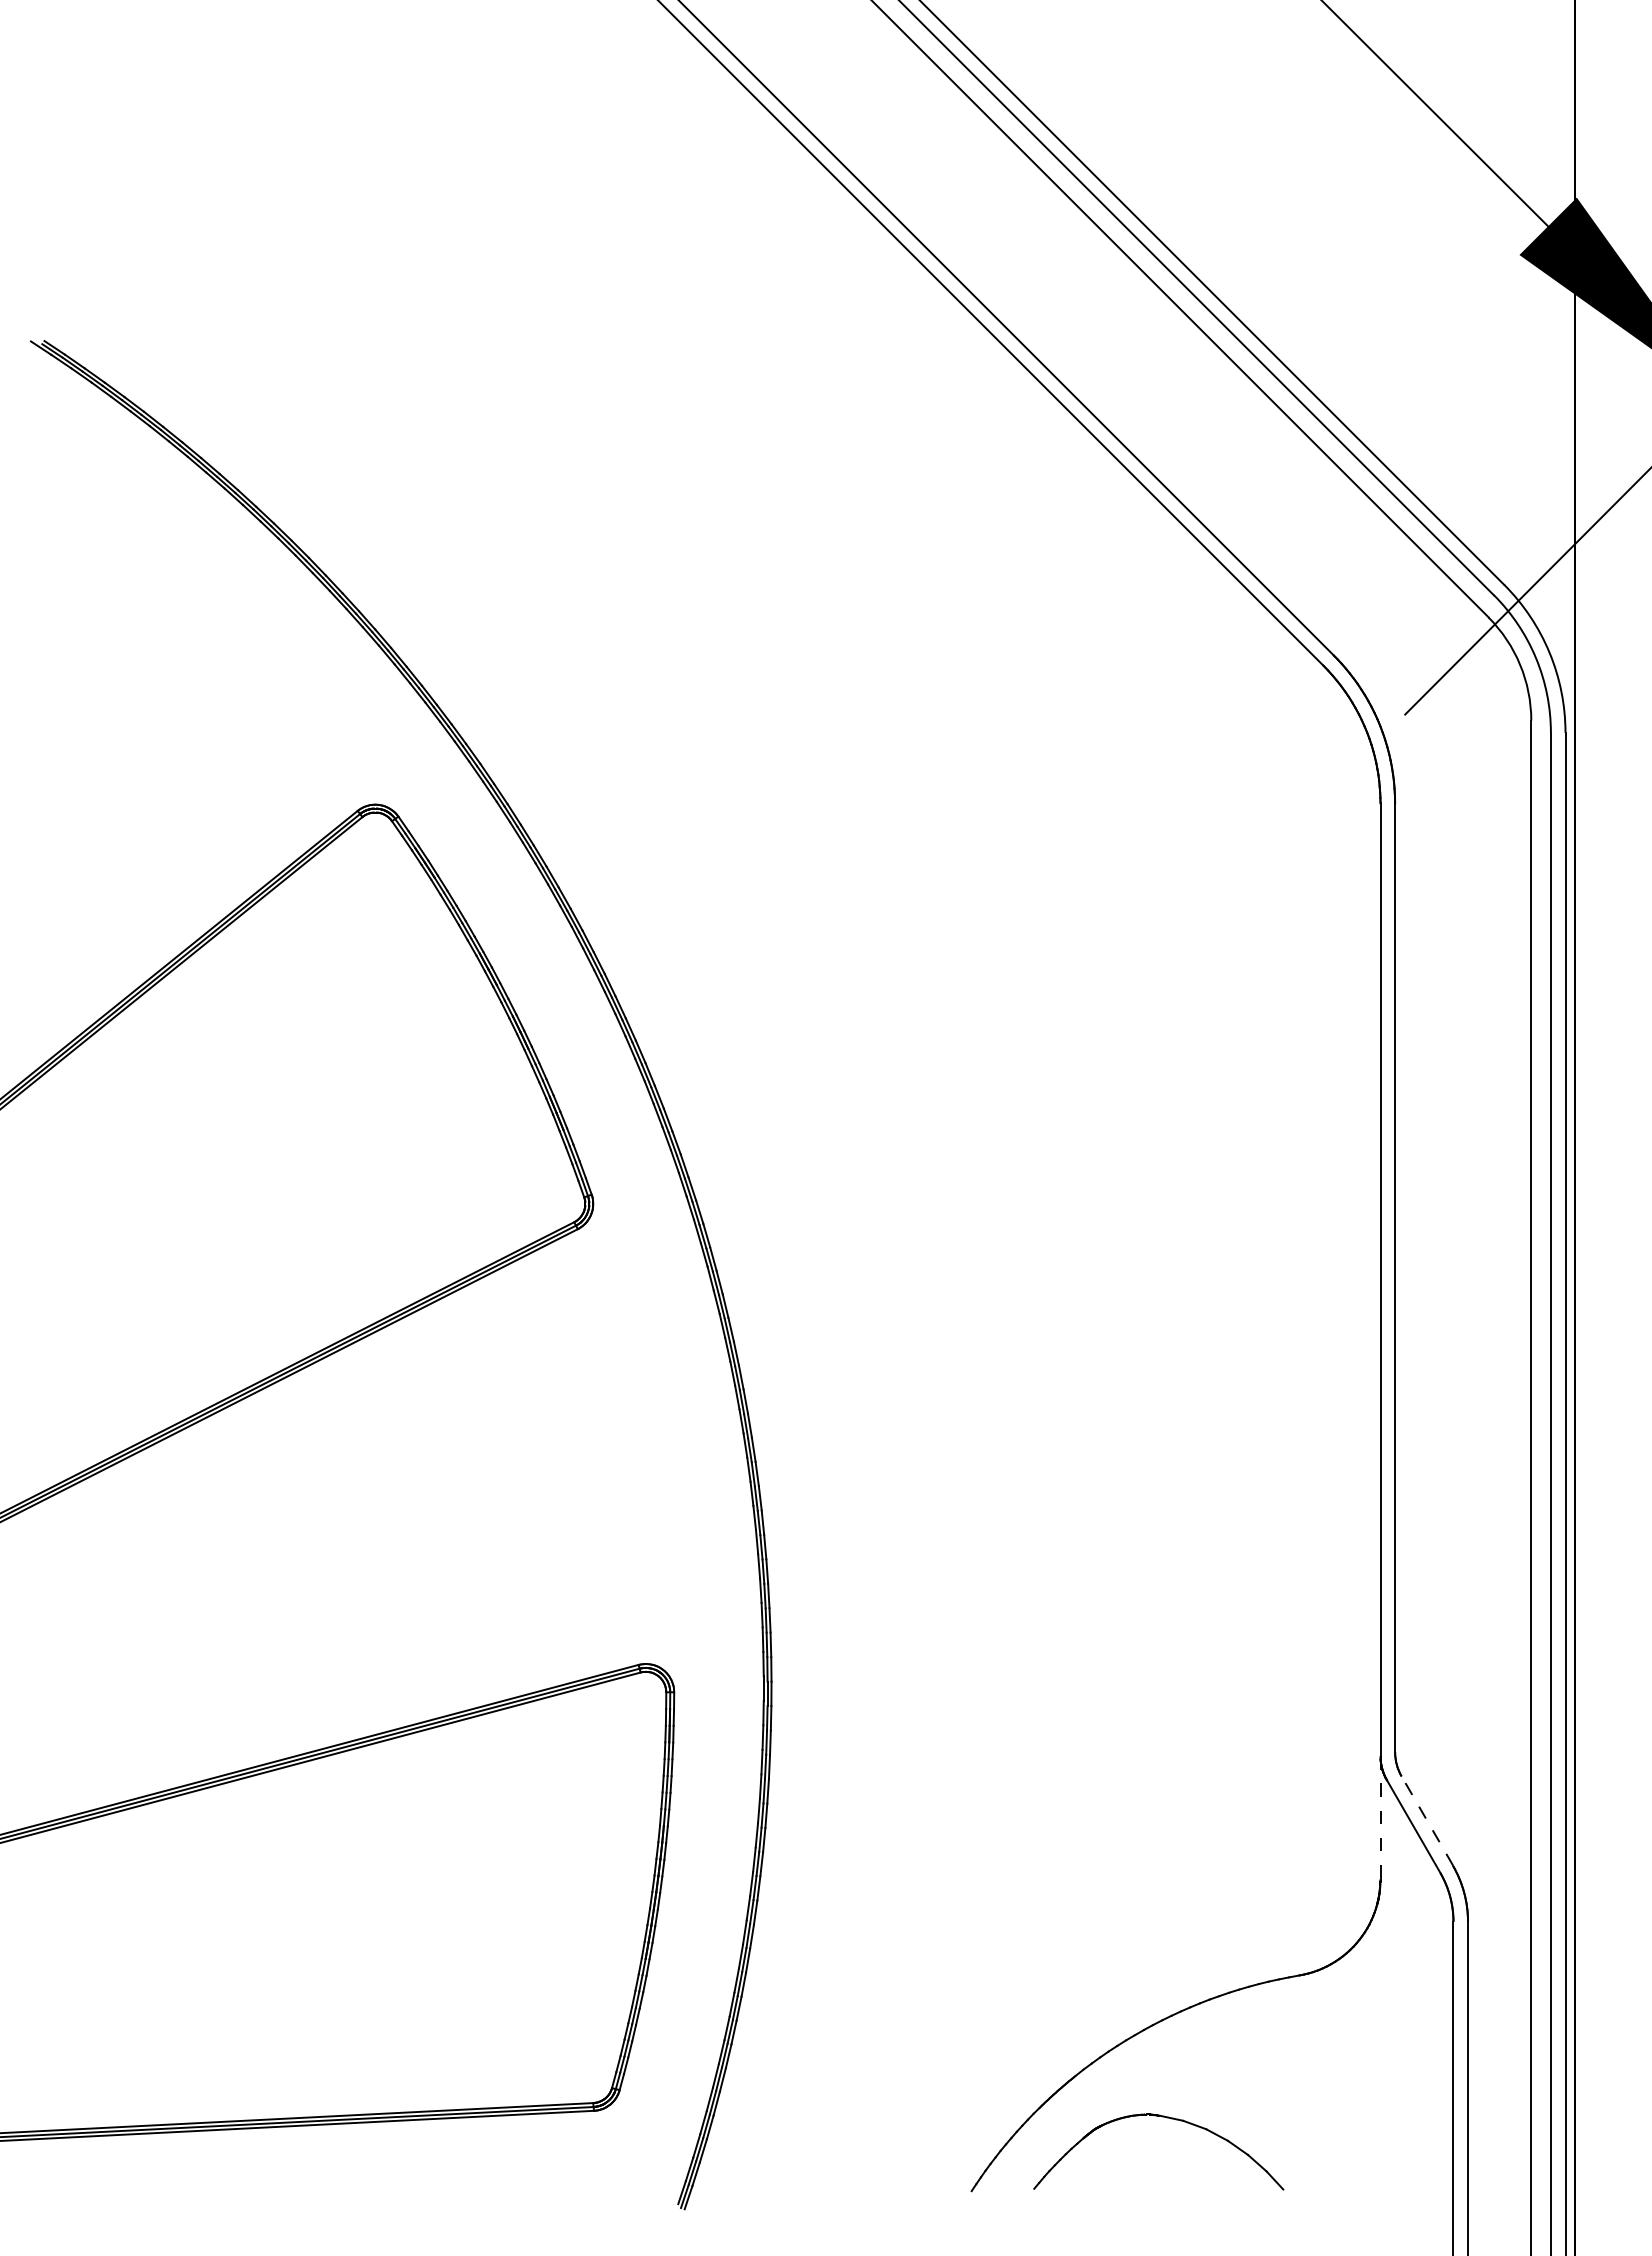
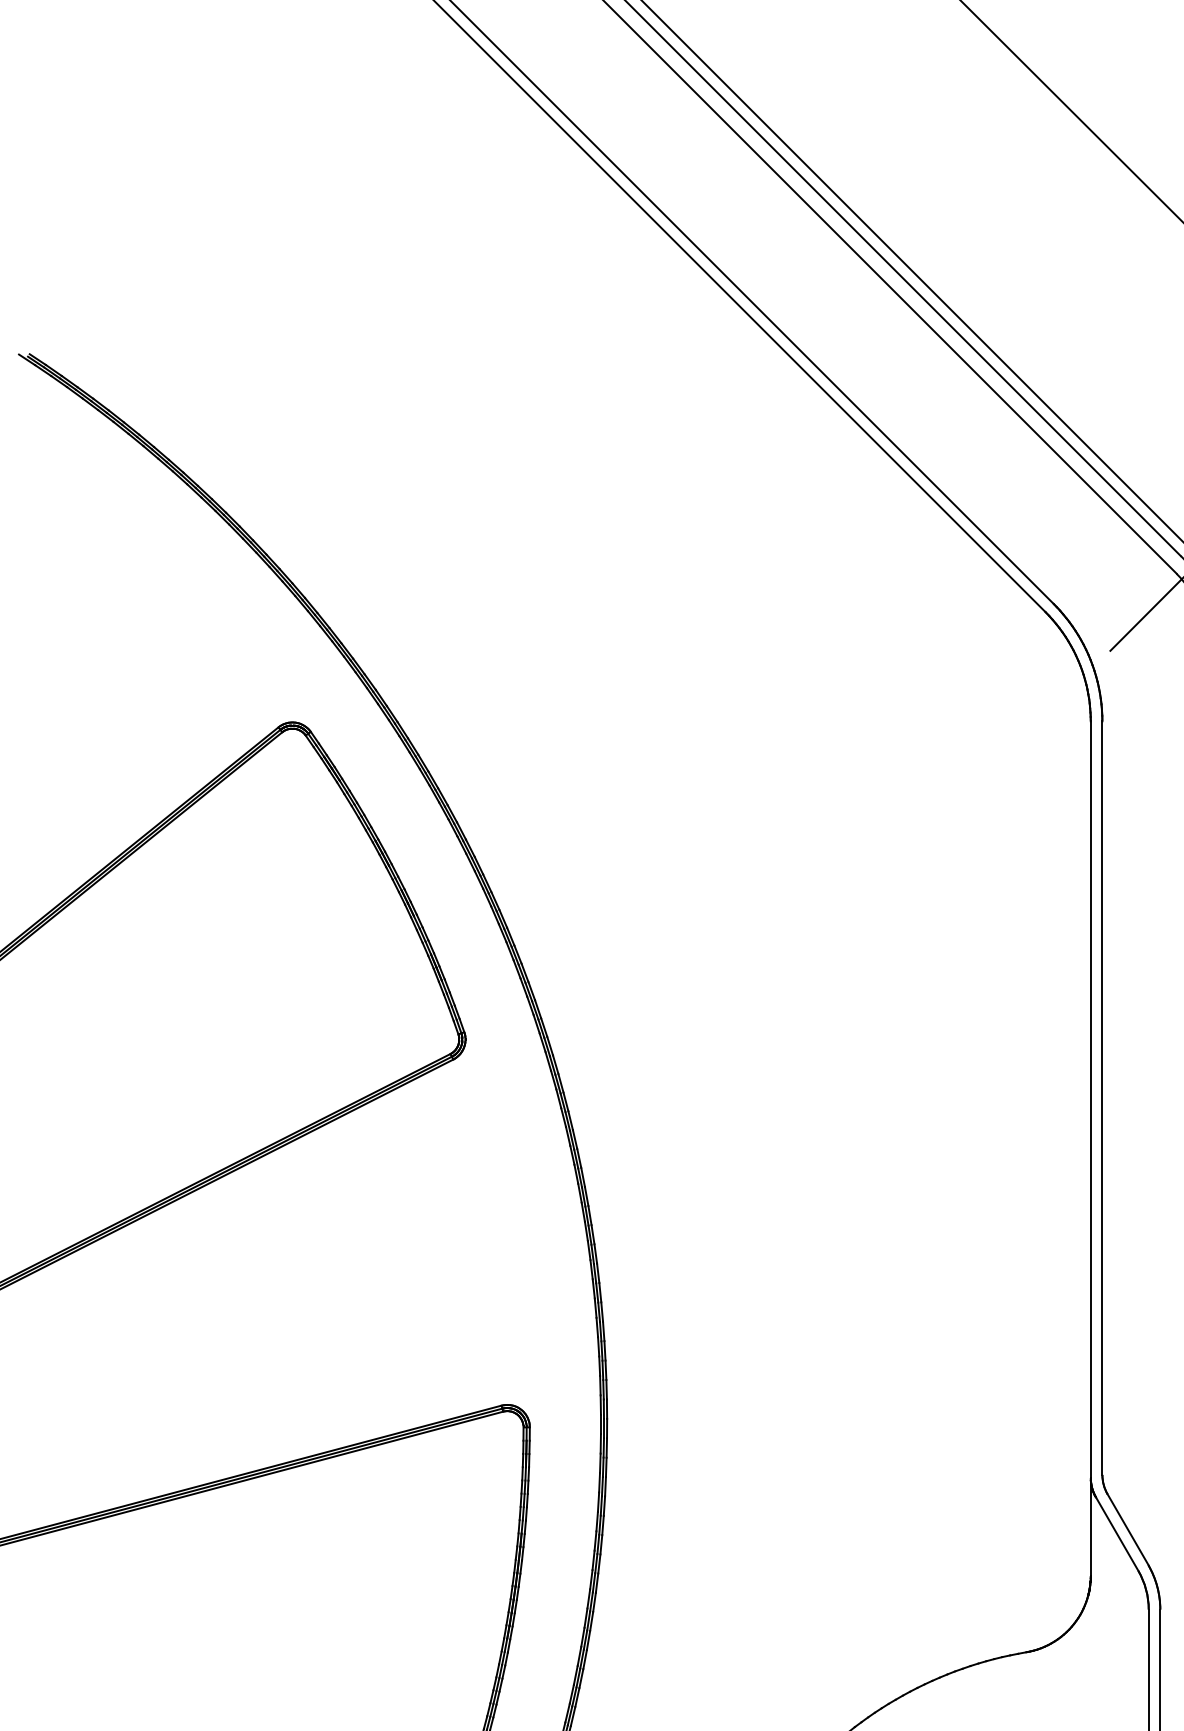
line: (1380, 1817) -> (1090, 1526), dashed -> solid
line: (1427, 1821) -> (1128, 1529), dashed -> solid

